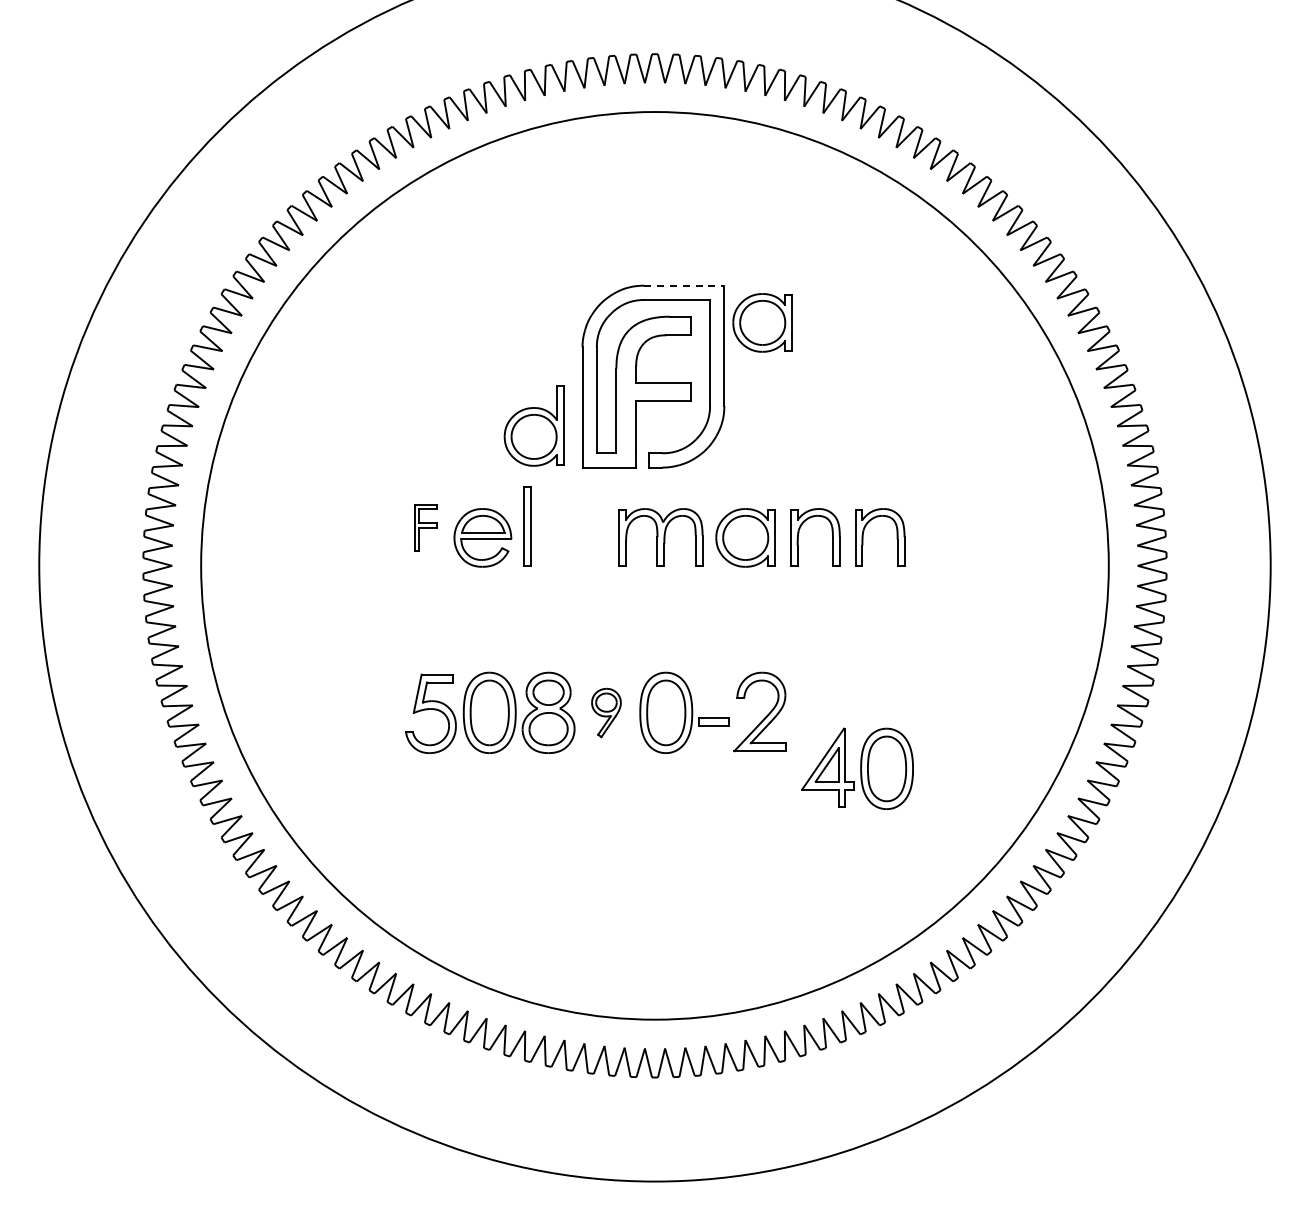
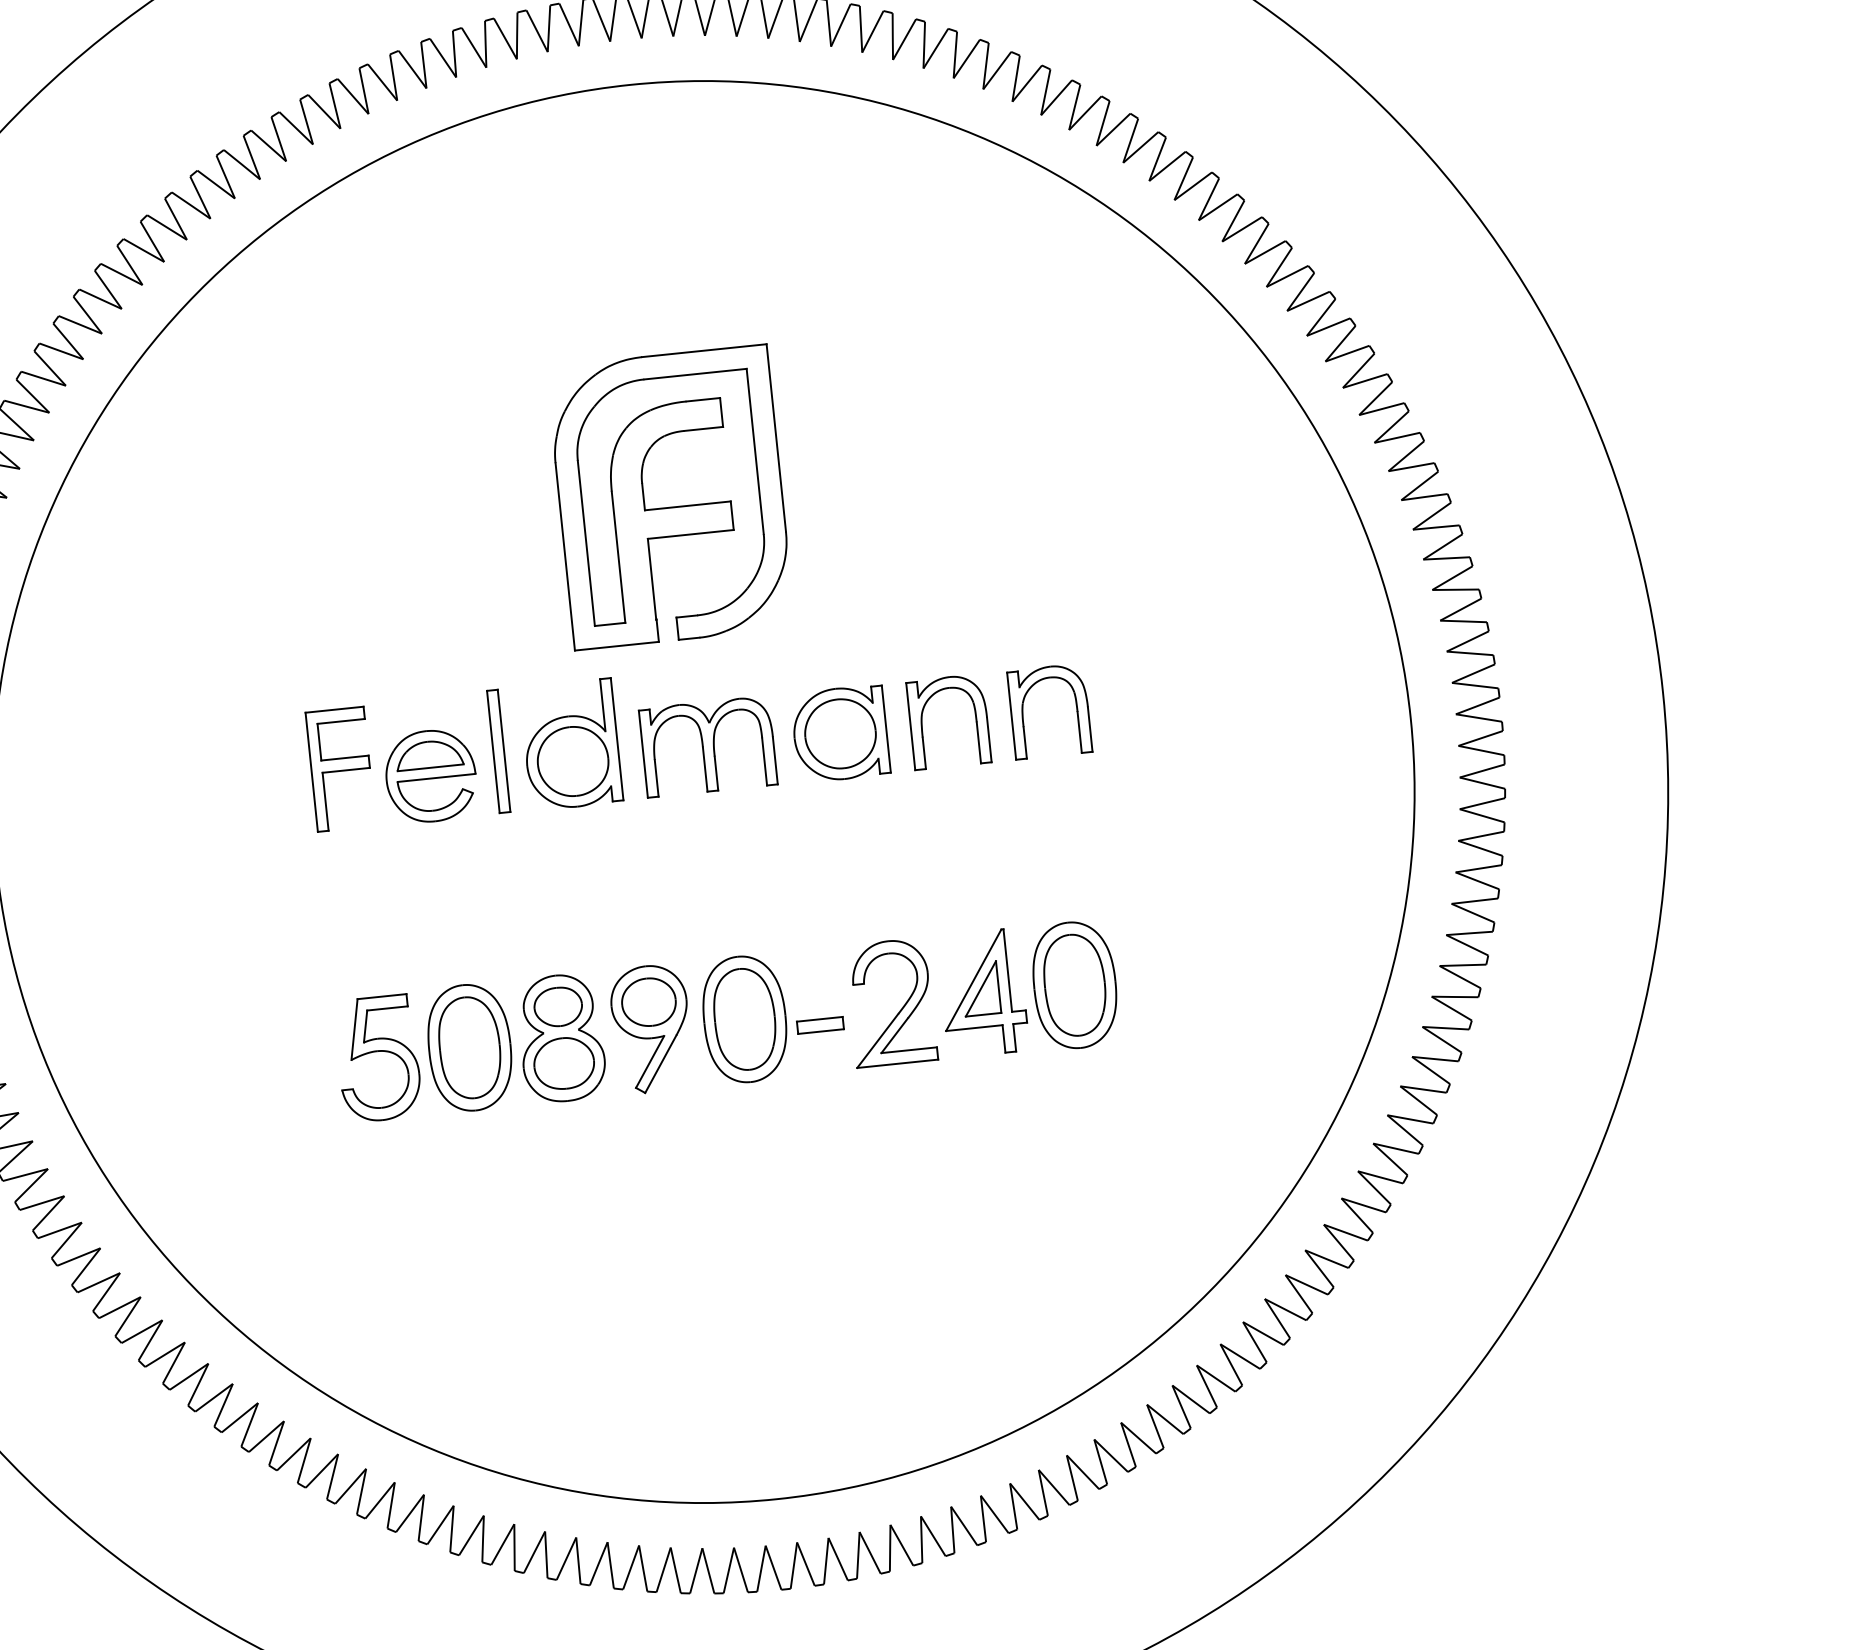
line: (684, 285) -> (704, 350), dashed -> solid
part: (762, 322) -> (831, 395), removed
part: (533, 425) -> (570, 743), moved
part: (425, 527) -> (339, 769), size x1.67
part: (606, 712) -> (651, 1028), size x1.67
part: (857, 768) -> (1028, 989), moved

